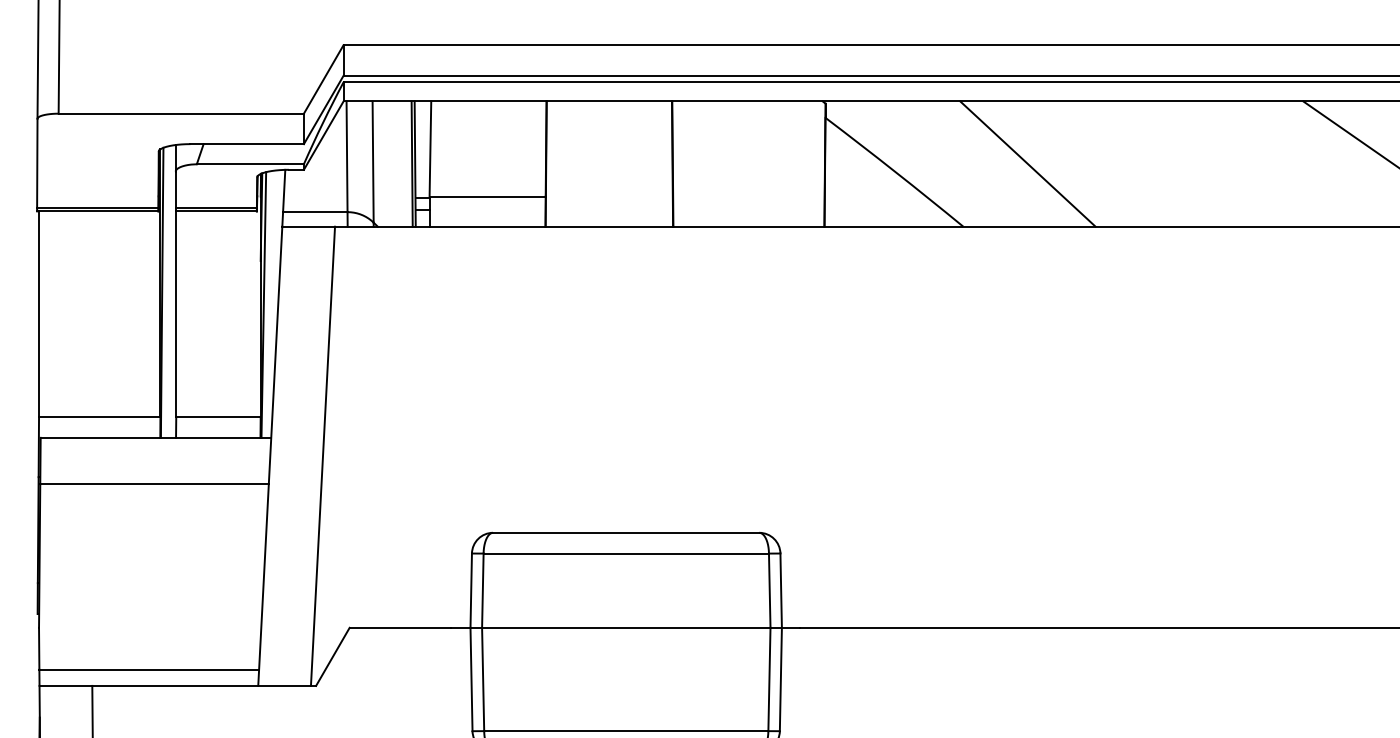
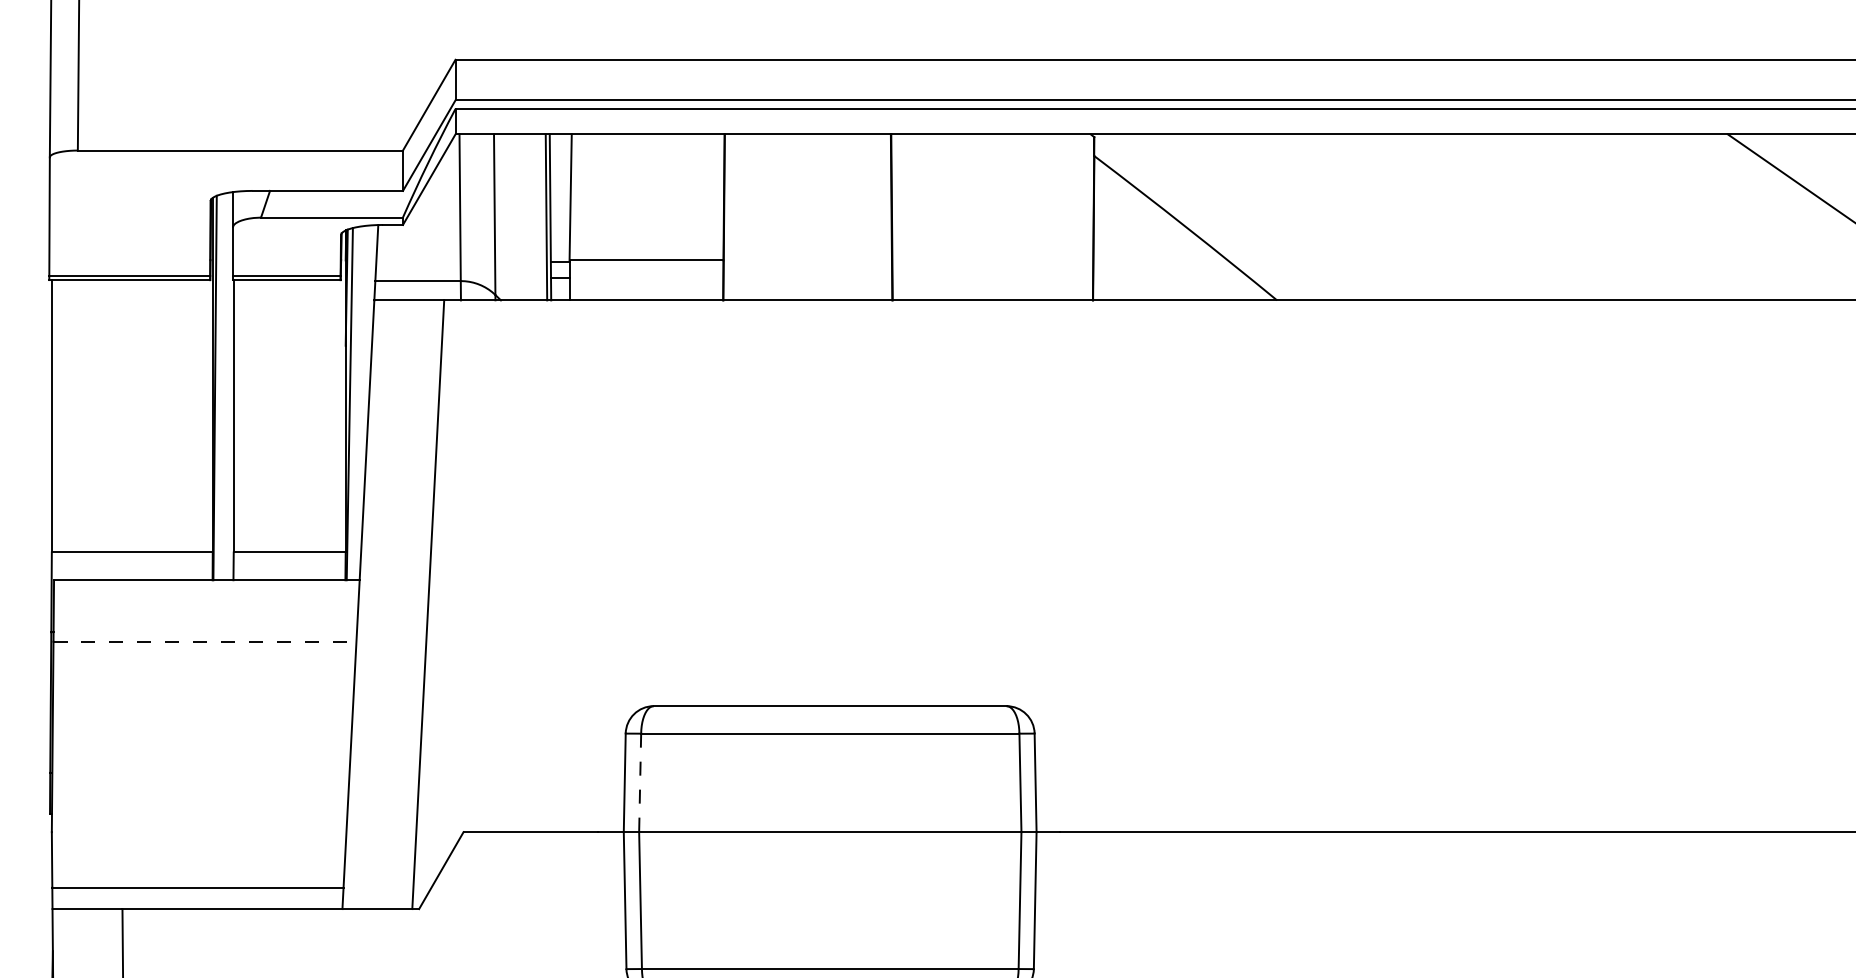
line: (1027, 164) -> (1362, 217), removed
line: (154, 484) -> (205, 641), solid -> dashed
line: (483, 591) -> (640, 783), solid -> dashed

